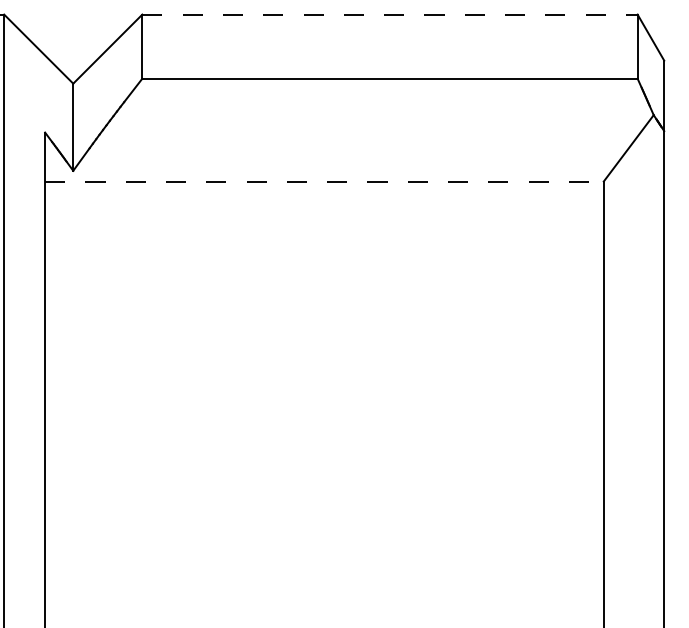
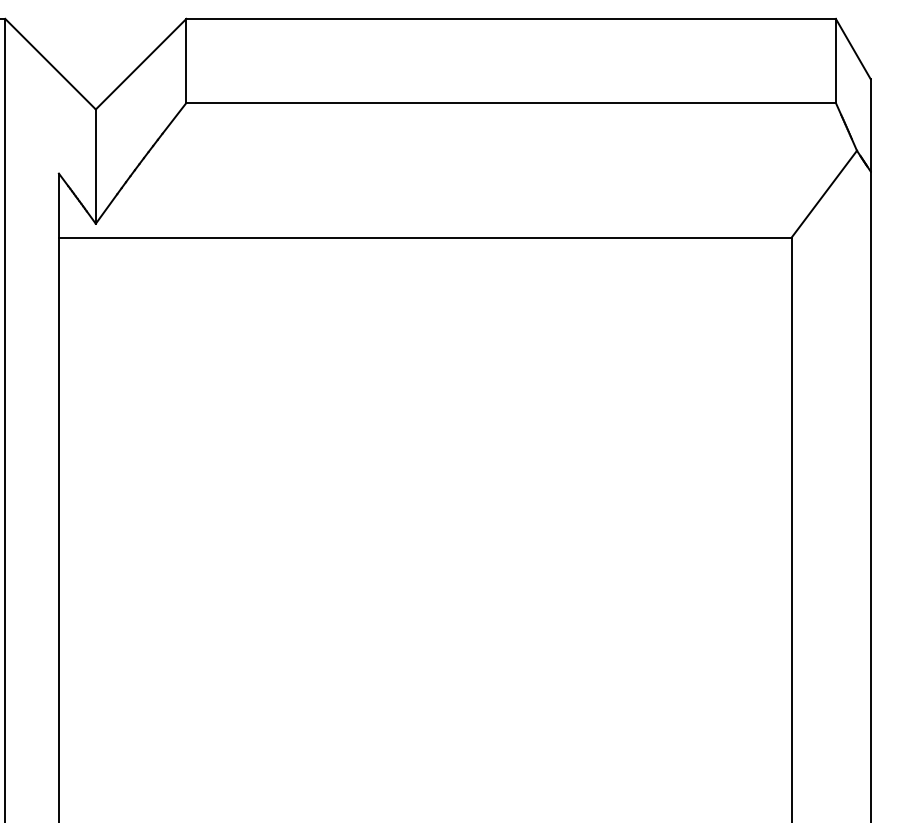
line: (389, 14) -> (510, 18), dashed -> solid
line: (324, 181) -> (425, 237), dashed -> solid

